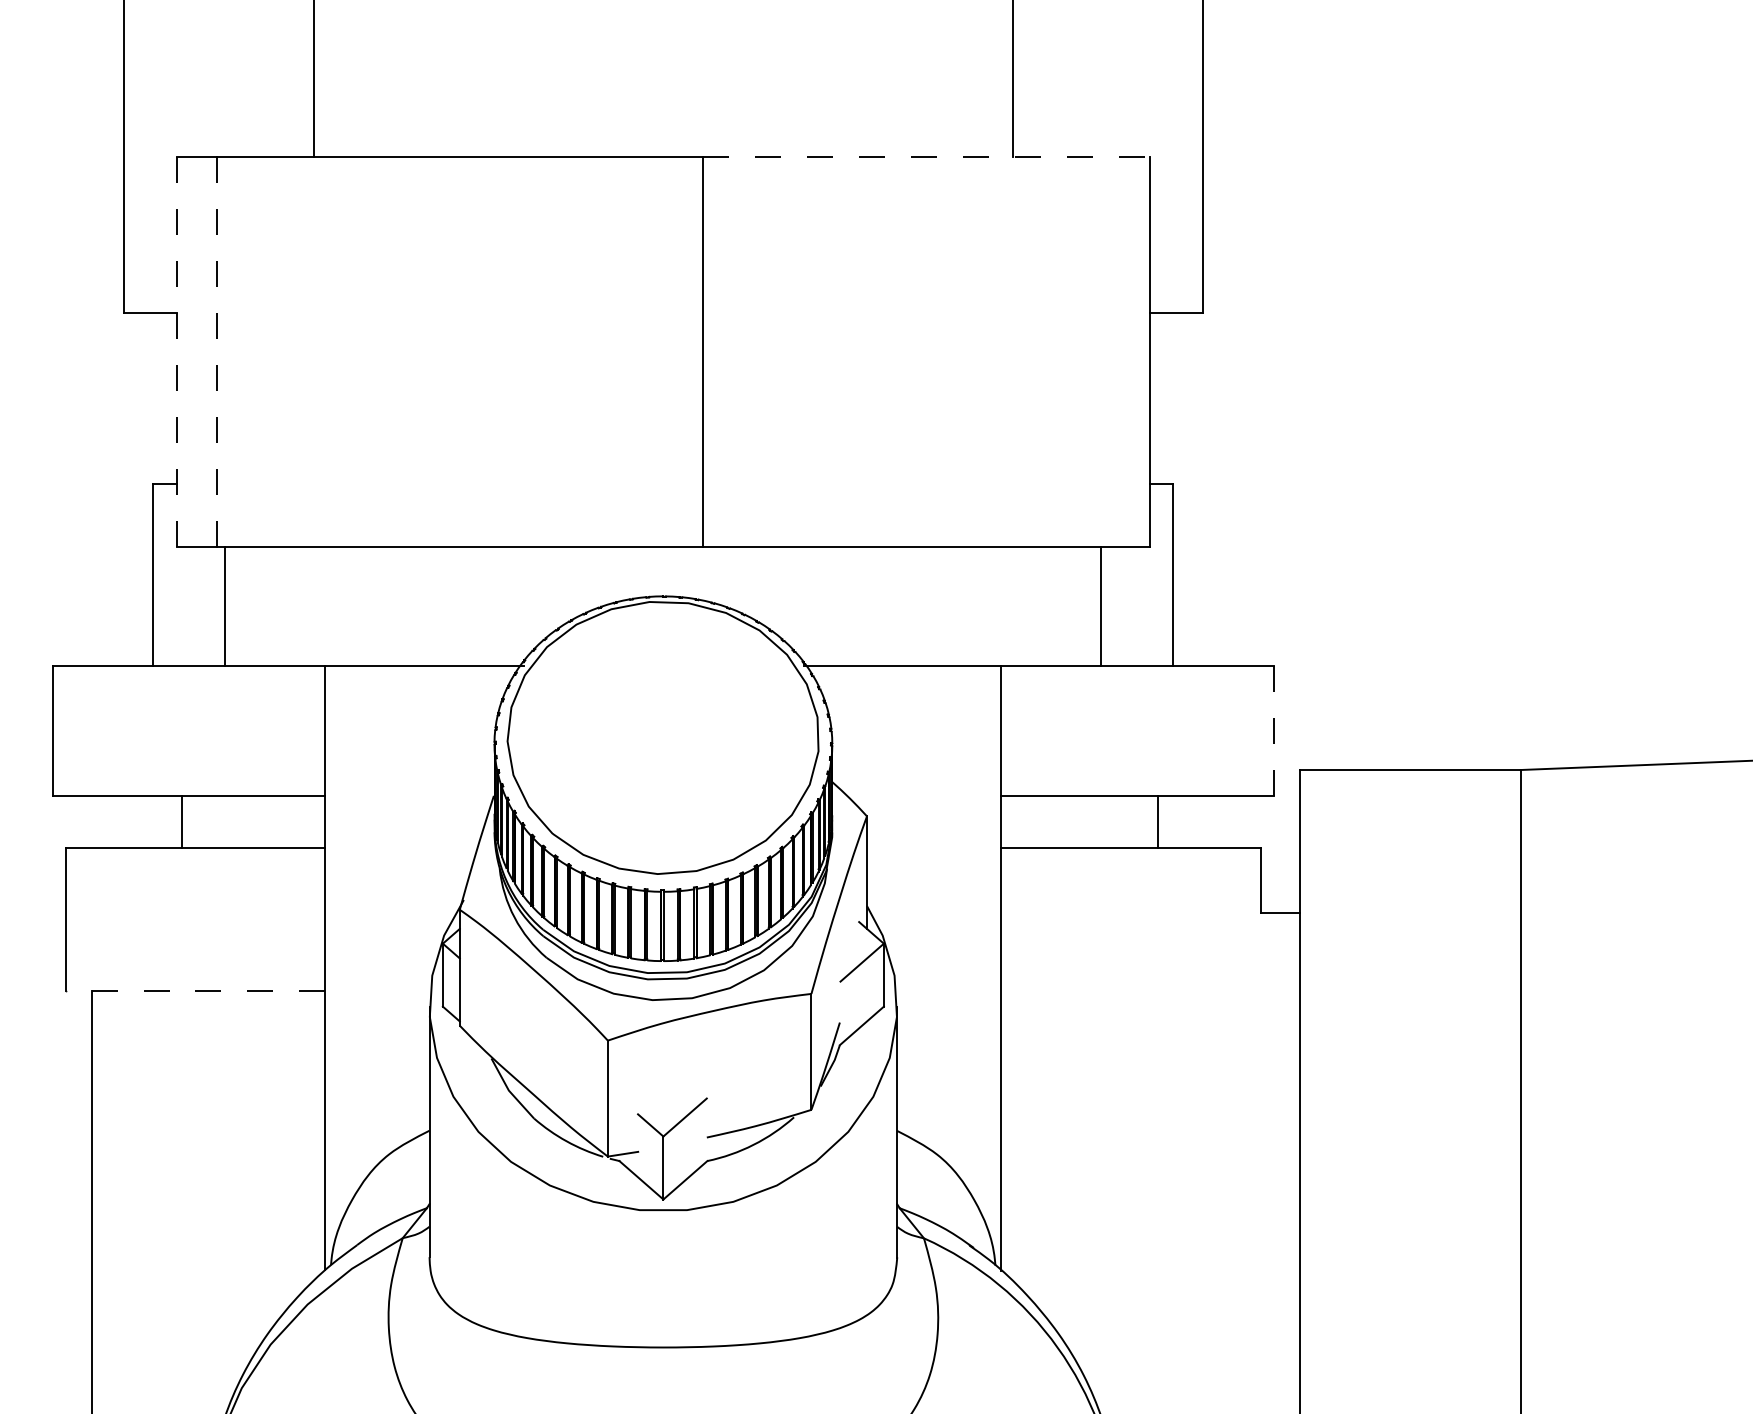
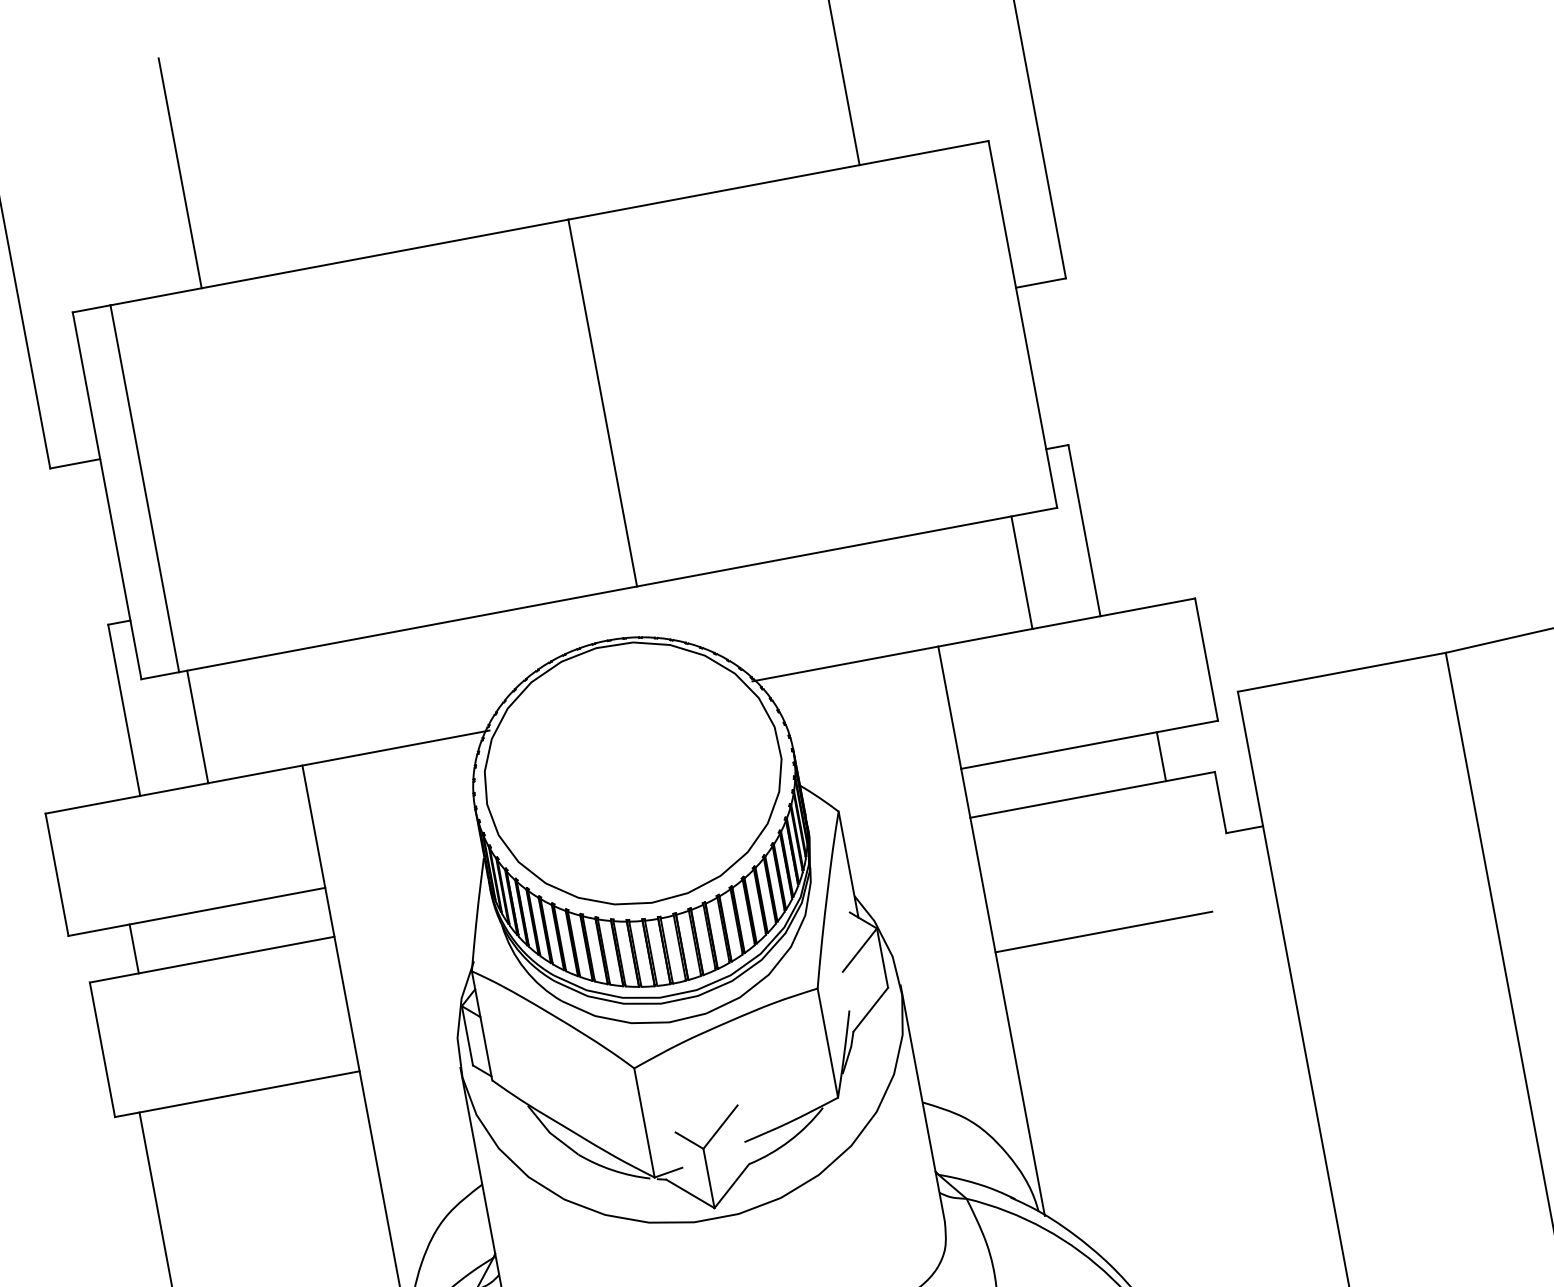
line: (926, 156) -> (778, 180), dashed -> solid
line: (176, 351) -> (106, 495), dashed -> solid
line: (216, 351) -> (144, 488), dashed -> solid
line: (1273, 731) -> (1206, 660), dashed -> solid
line: (181, 821) -> (134, 948), moved
line: (1157, 821) -> (1161, 756), moved
line: (195, 990) -> (237, 1093), dashed -> solid
line: (1116, 990) -> (1104, 931), added

